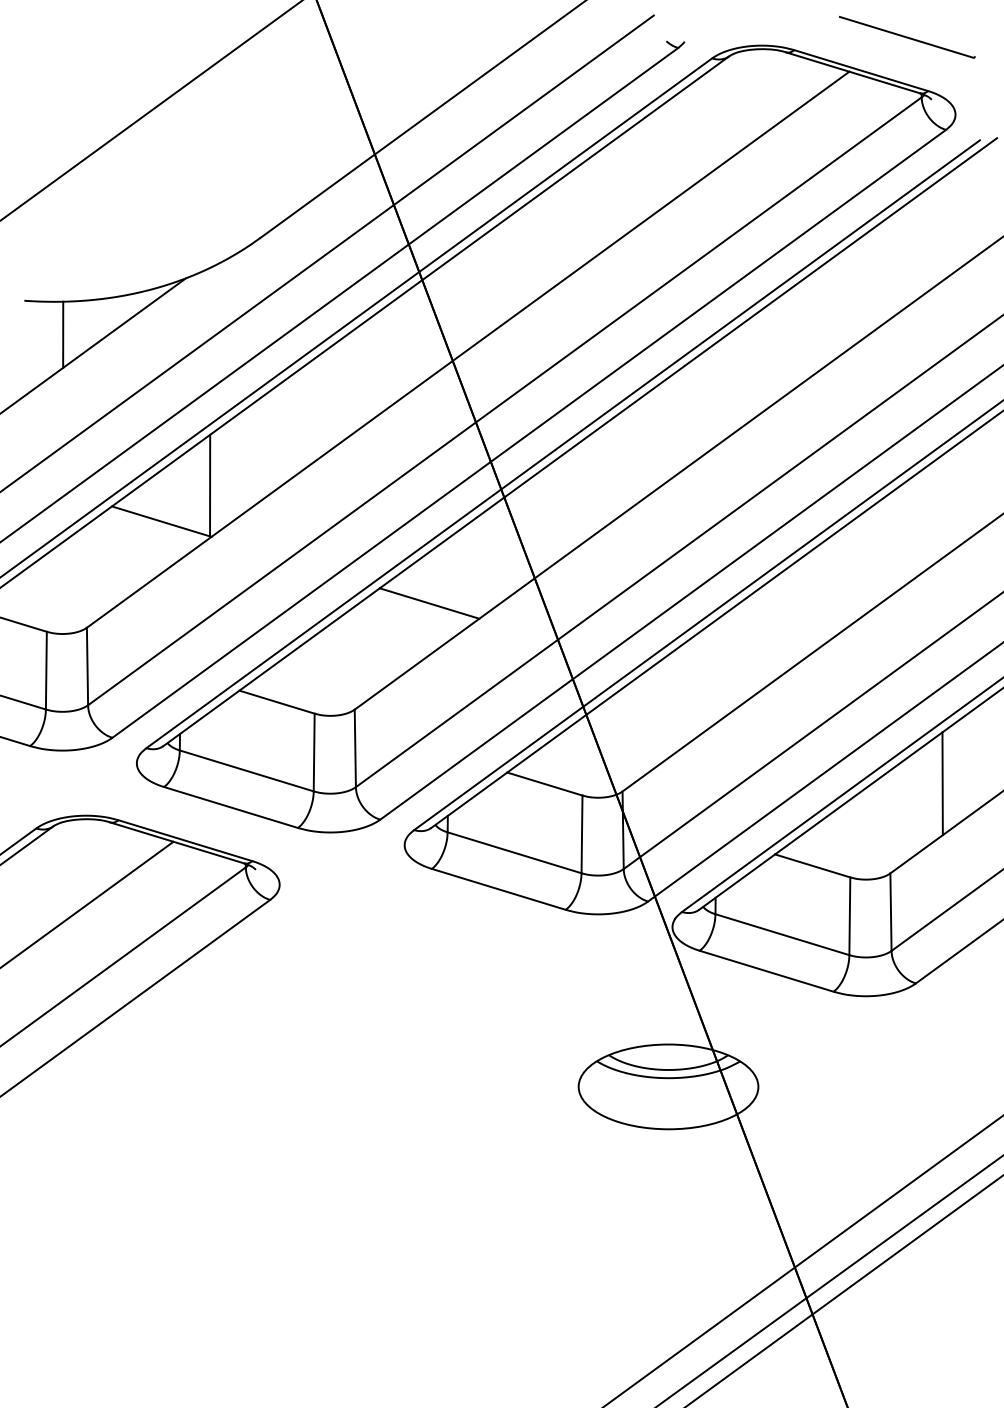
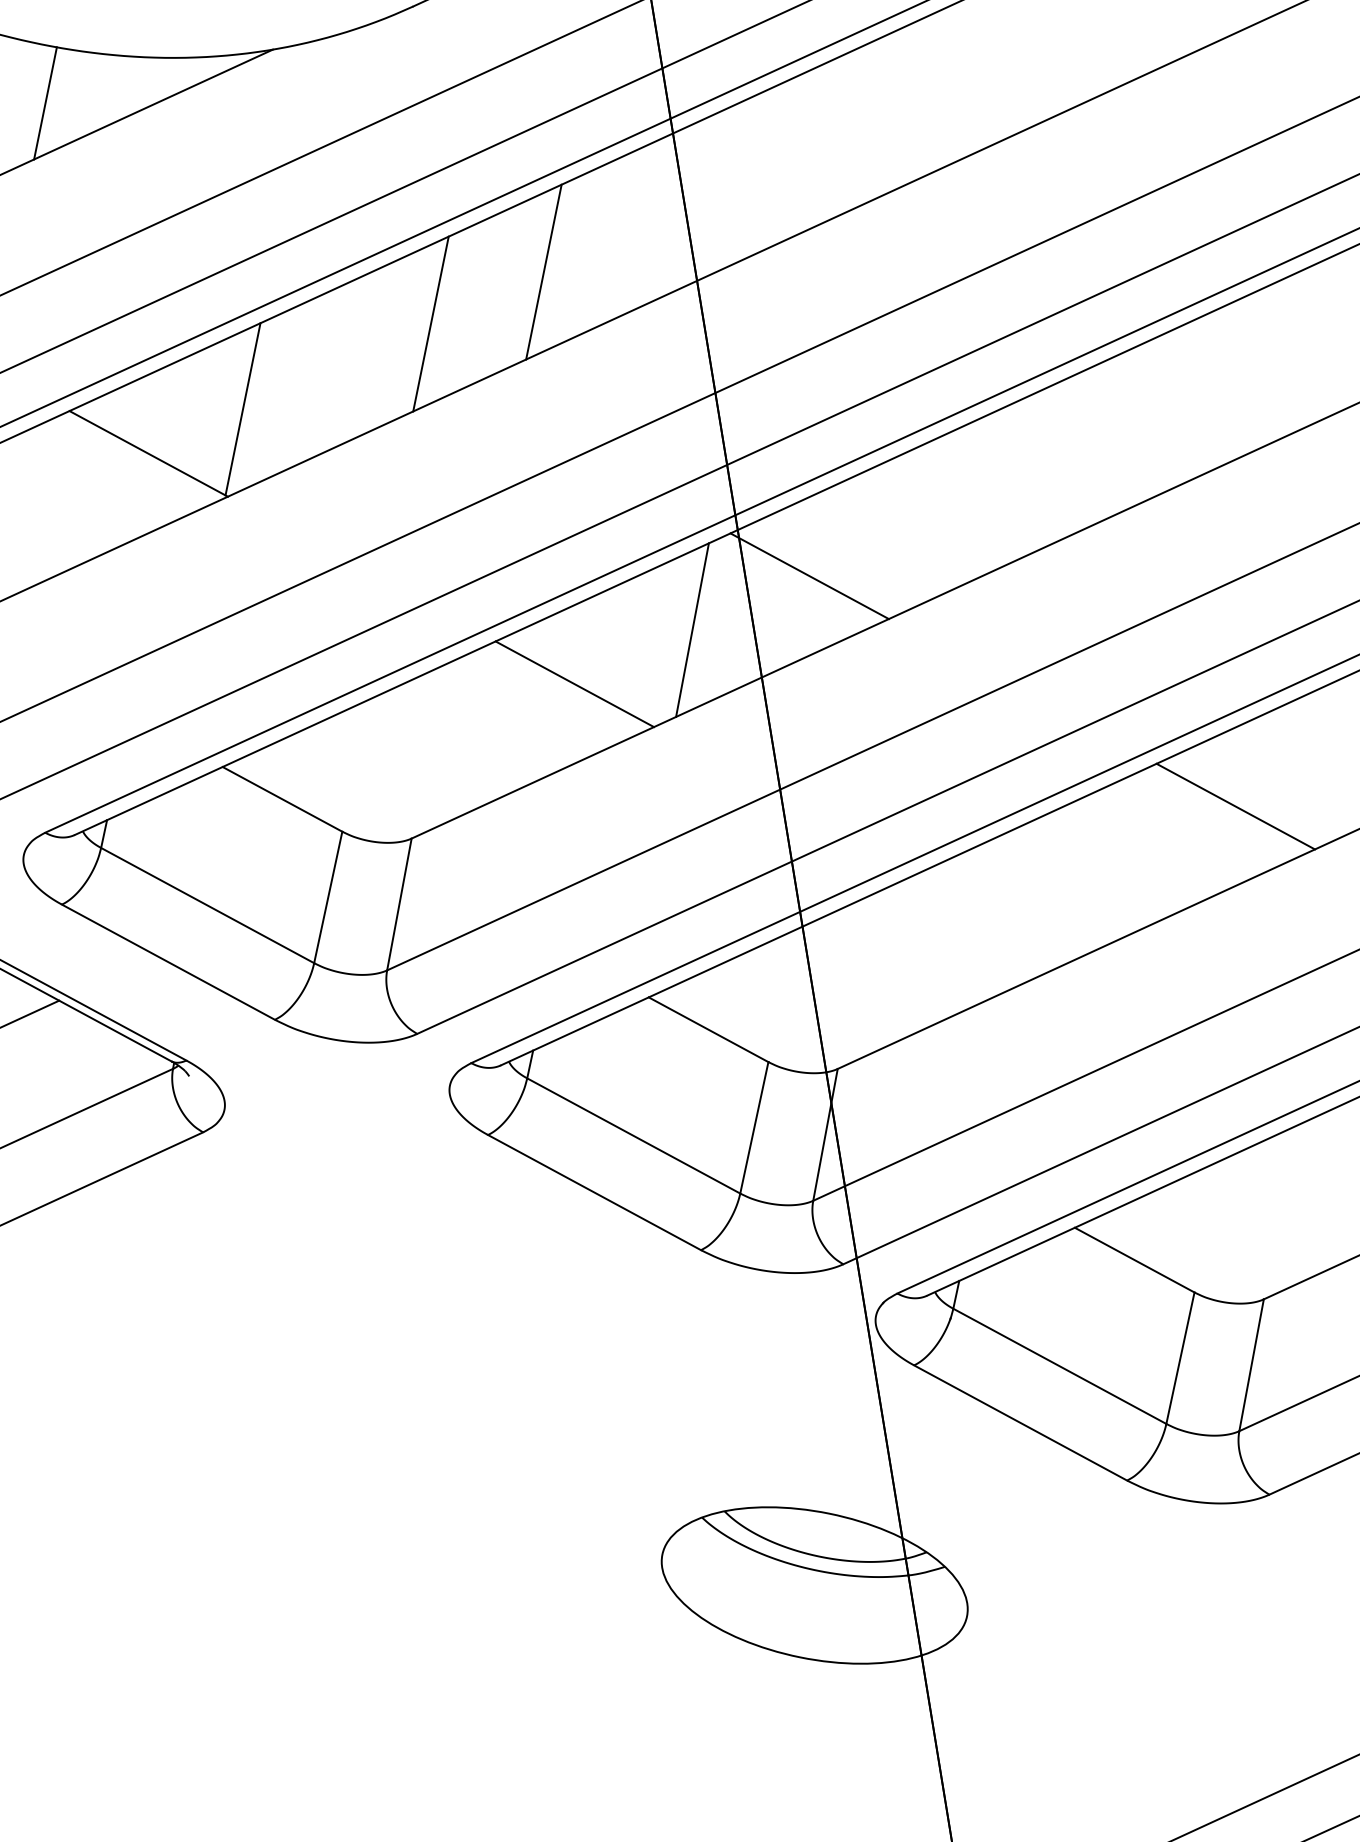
line: (364, 373) -> (543, 271), added
line: (306, 415) -> (430, 323), added
line: (550, 515) -> (809, 576), added
line: (489, 559) -> (691, 630), added
line: (817, 597) -> (1234, 806), added

